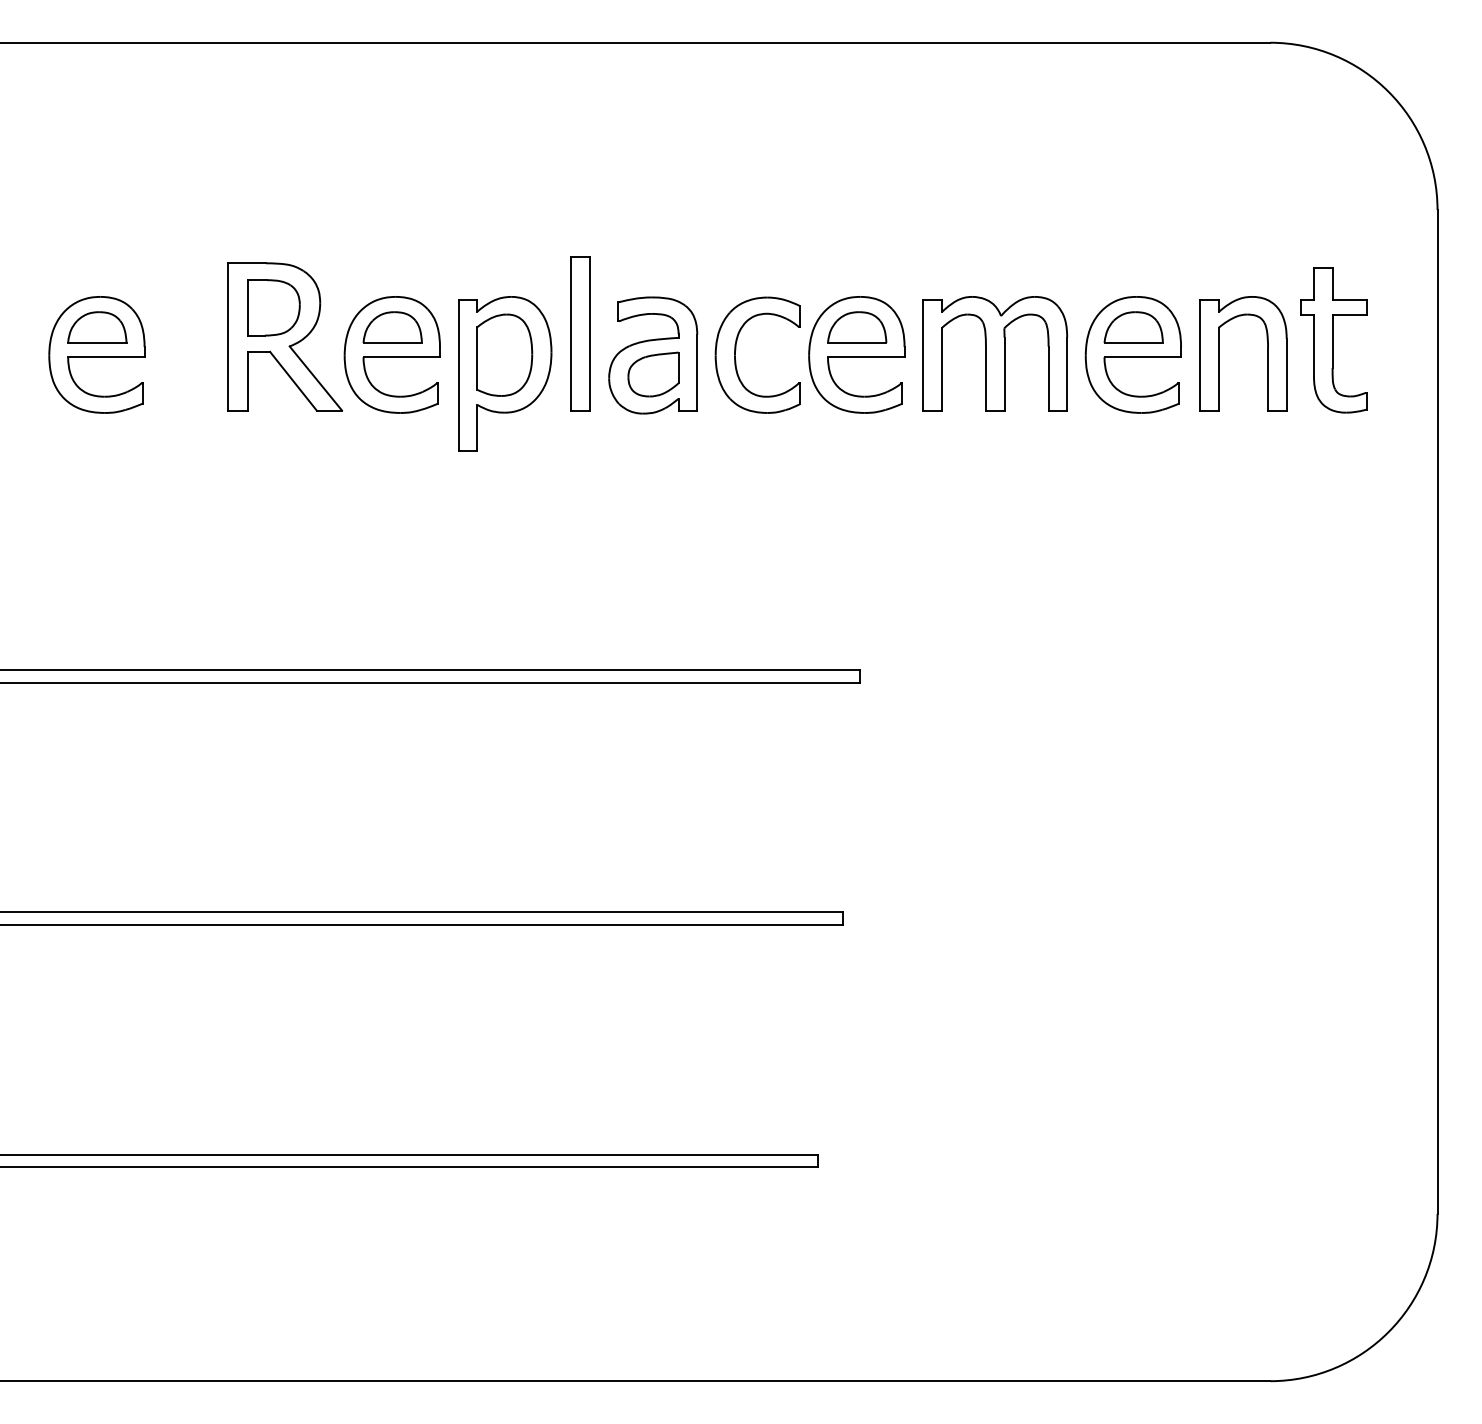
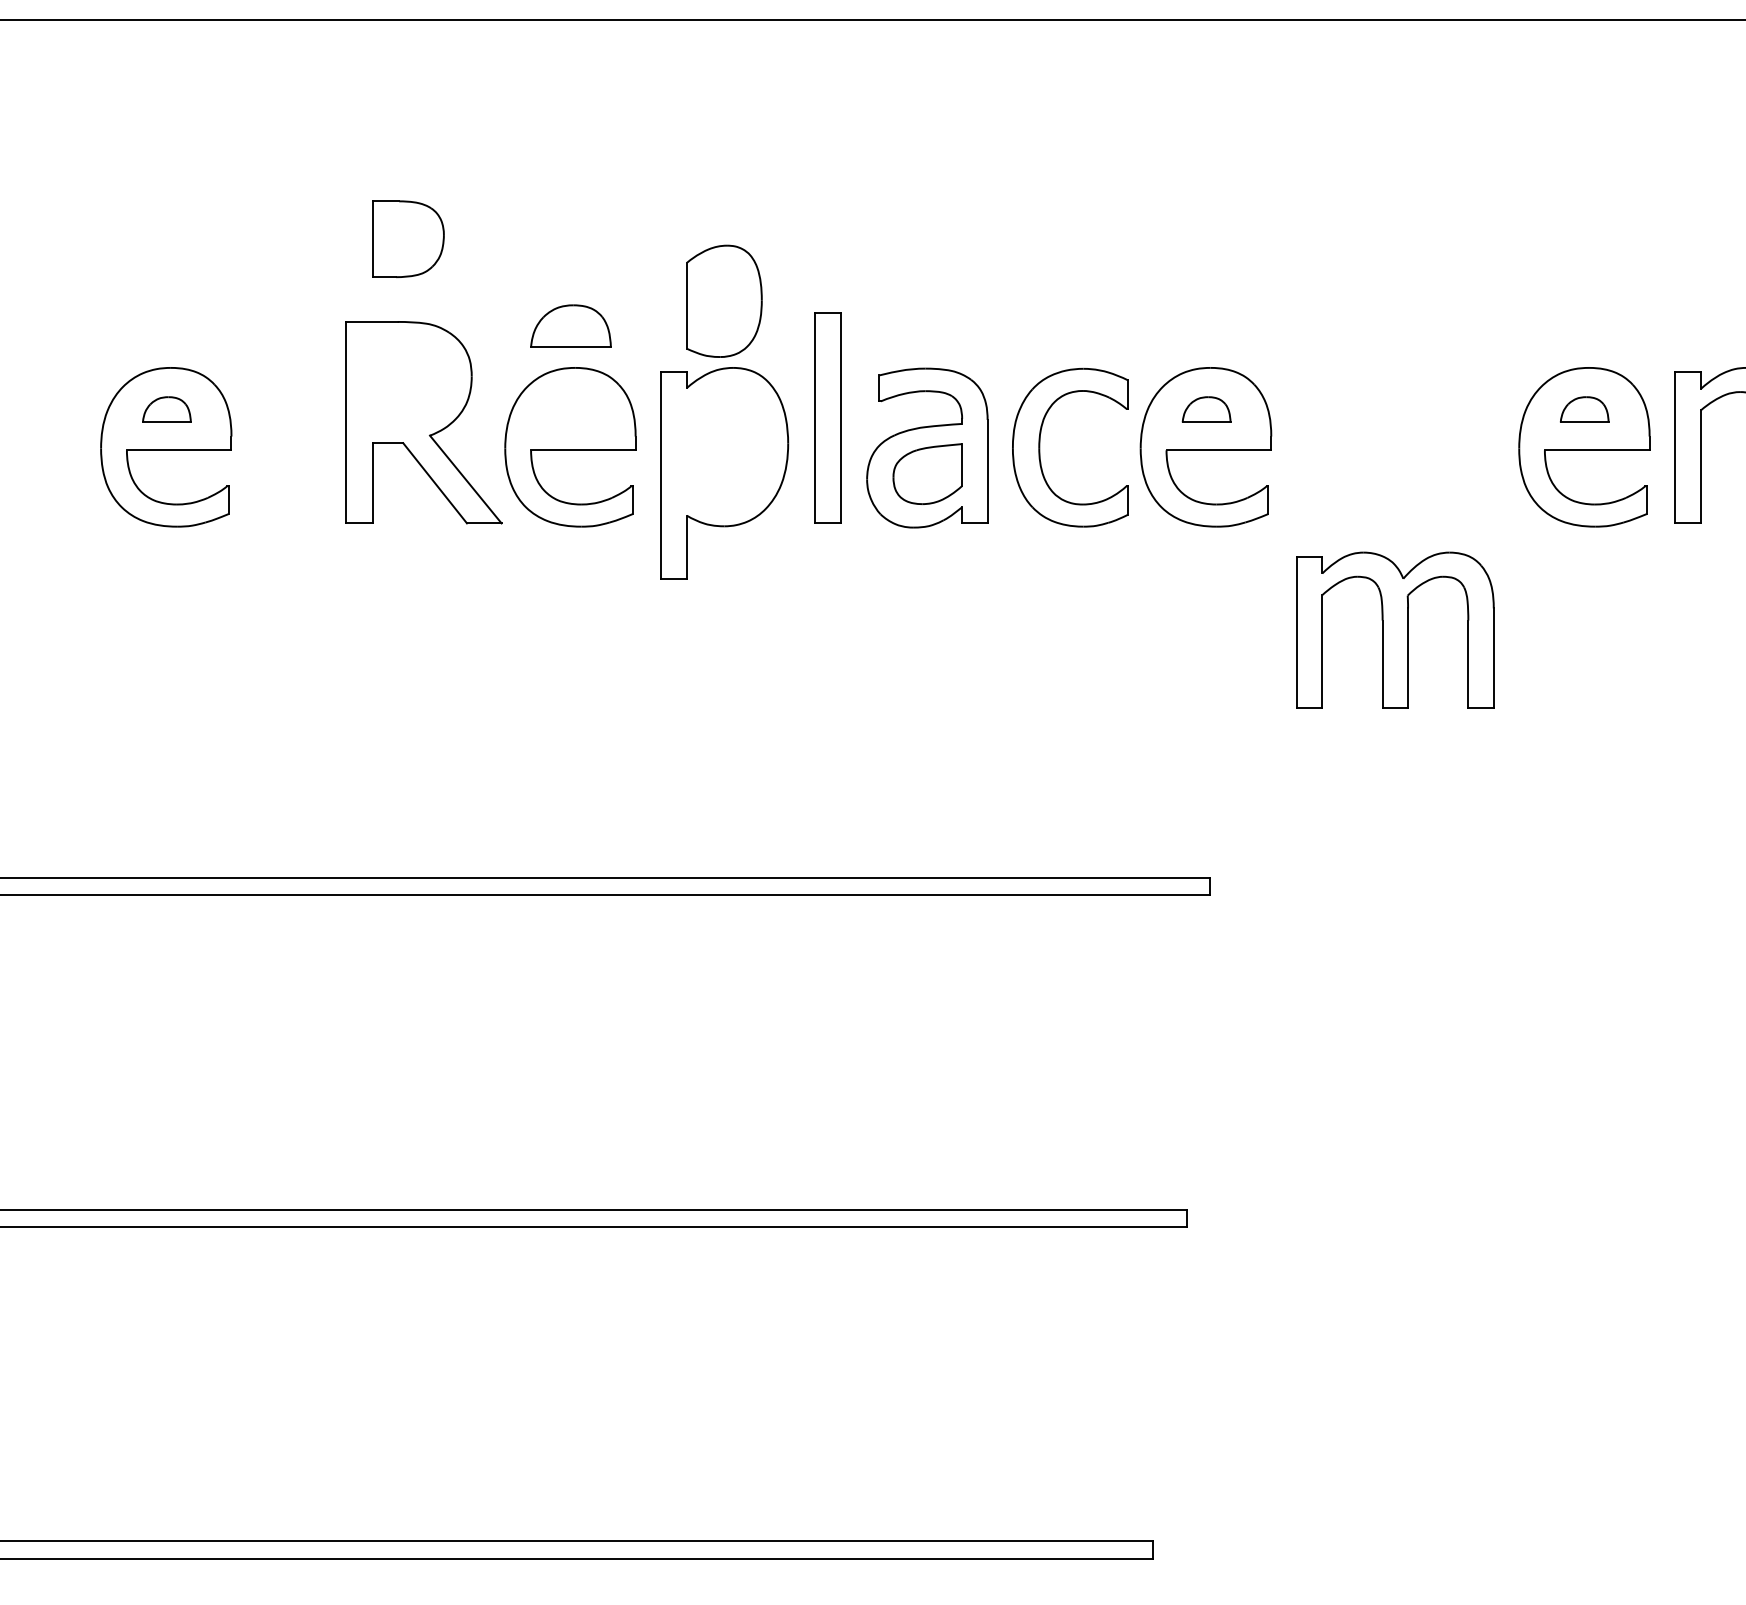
part: (273, 307) -> (407, 238), moved
part: (97, 327) -> (167, 409), size x0.6
part: (392, 327) -> (570, 326), moved
part: (857, 327) -> (1206, 409), size x0.6
part: (1133, 327) -> (1584, 409), size x0.6
part: (995, 353) -> (1395, 630), moved
part: (504, 354) -> (723, 300), moved

